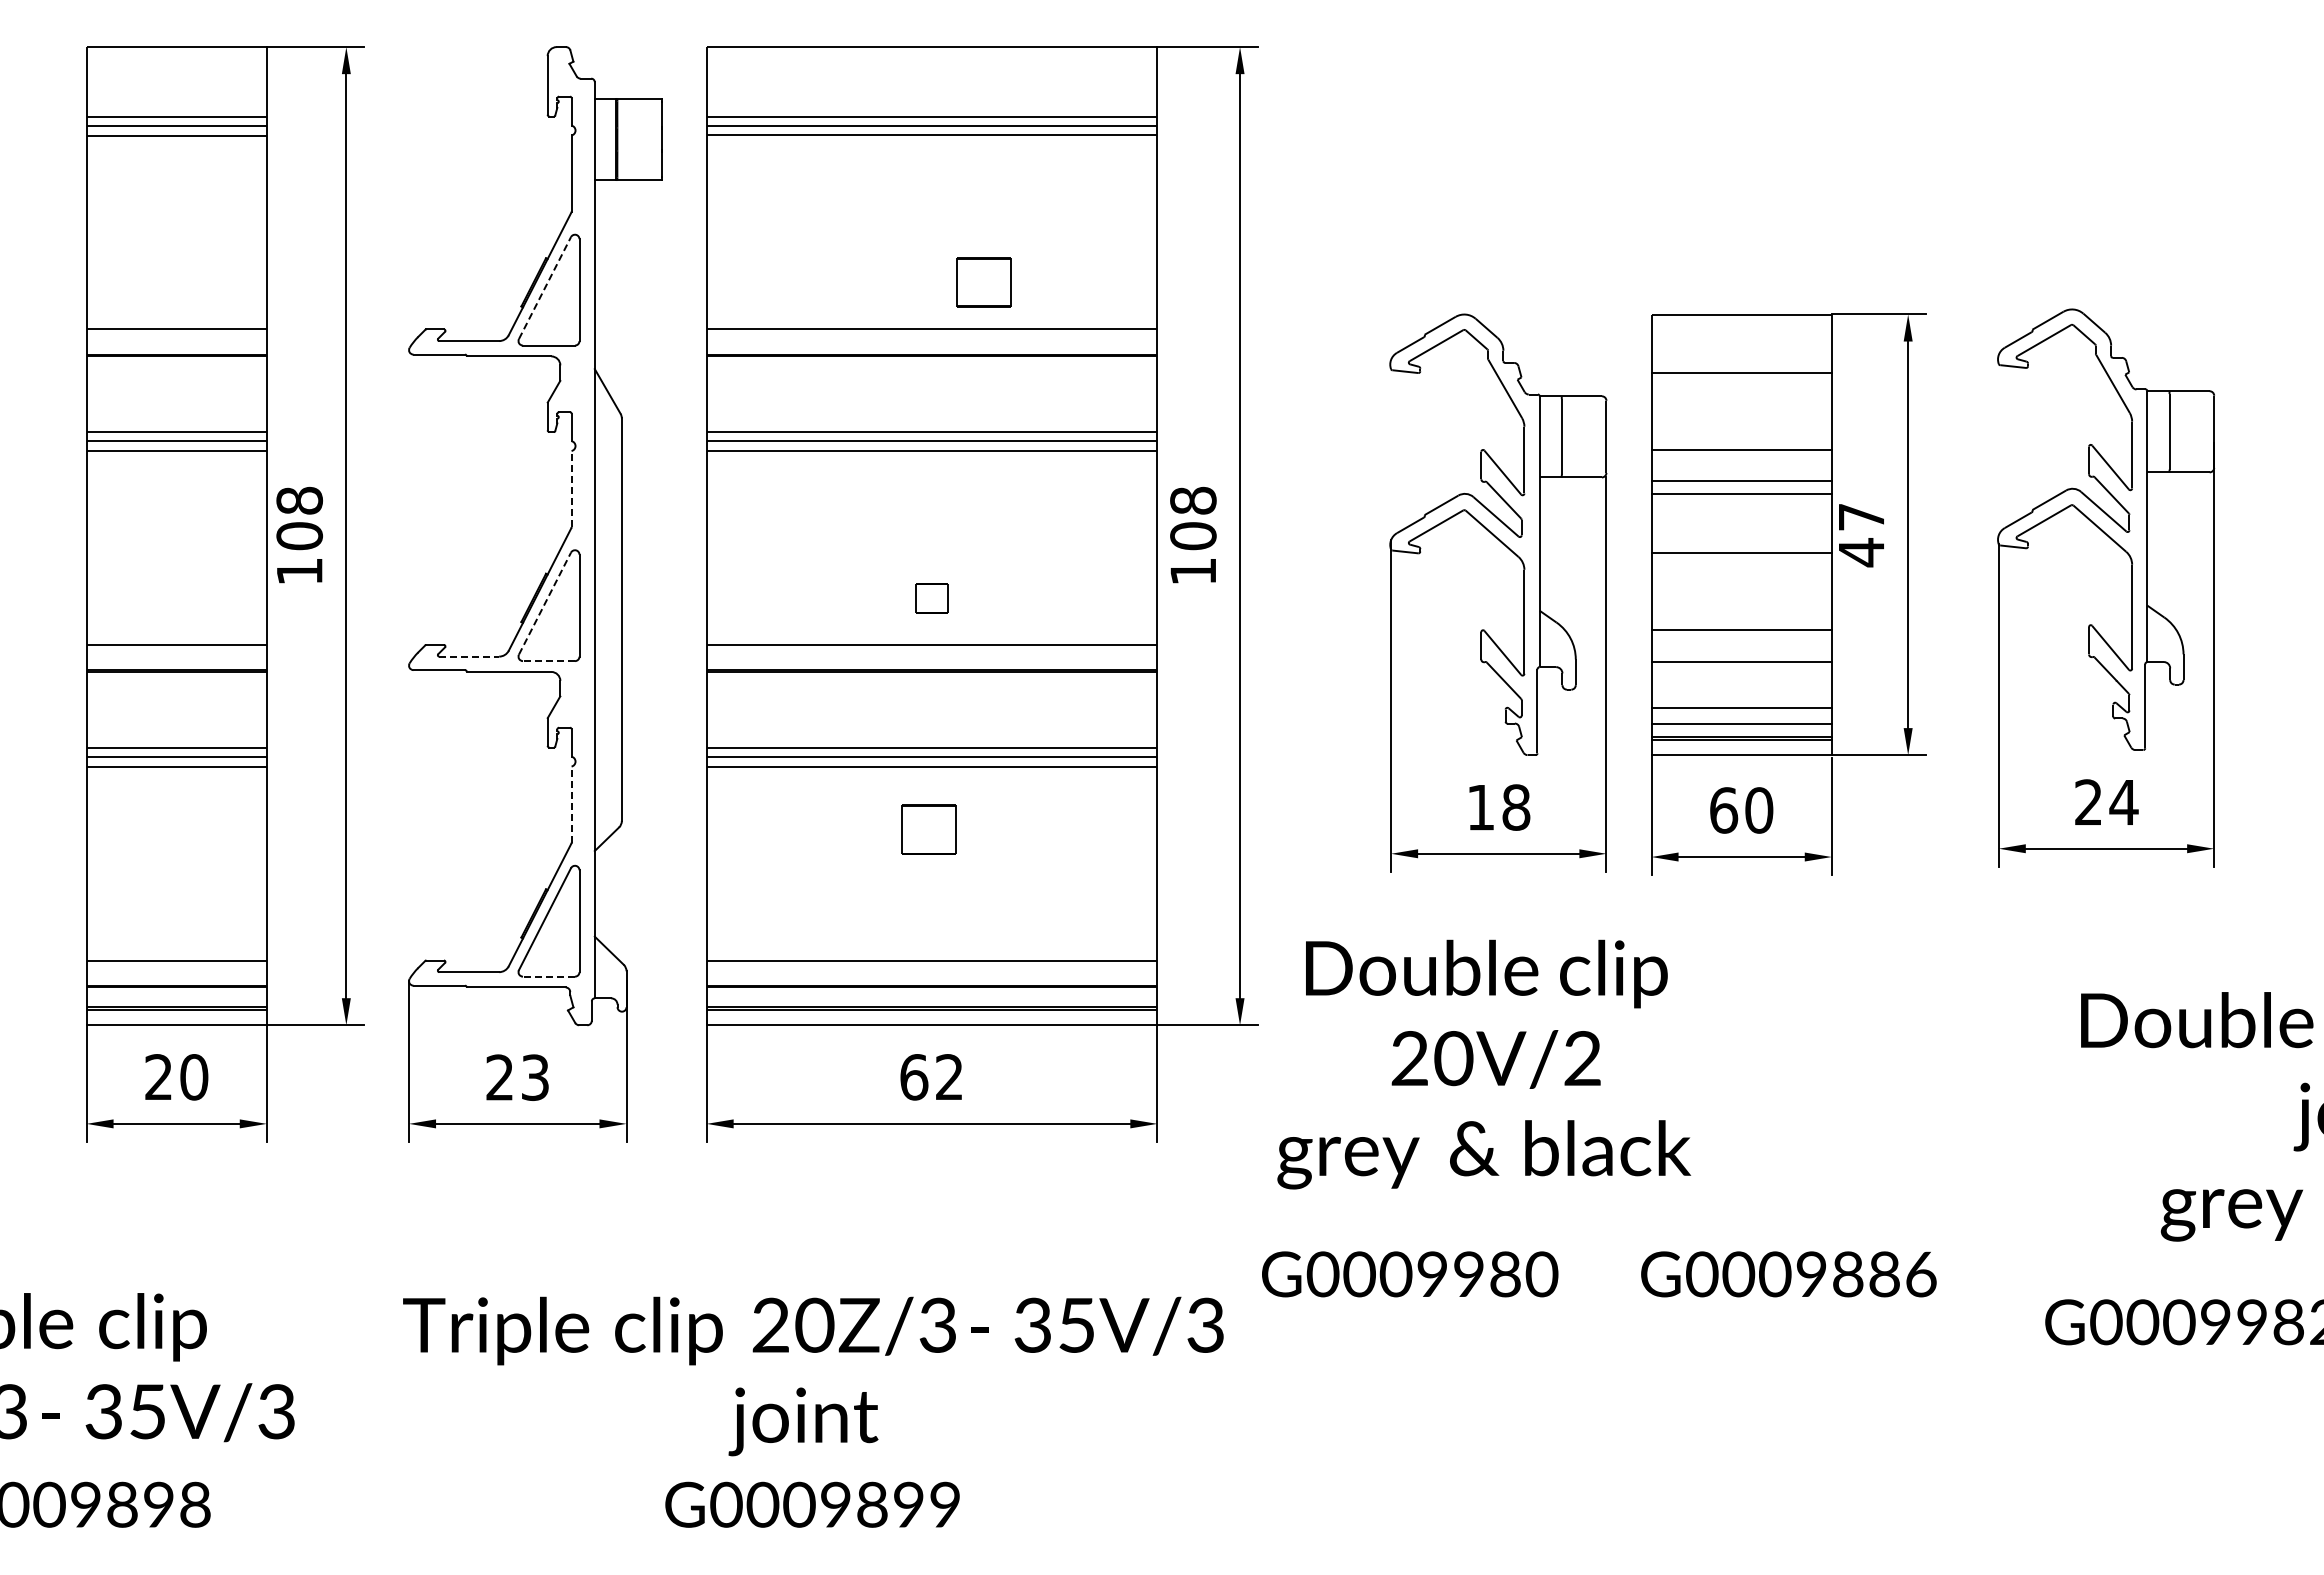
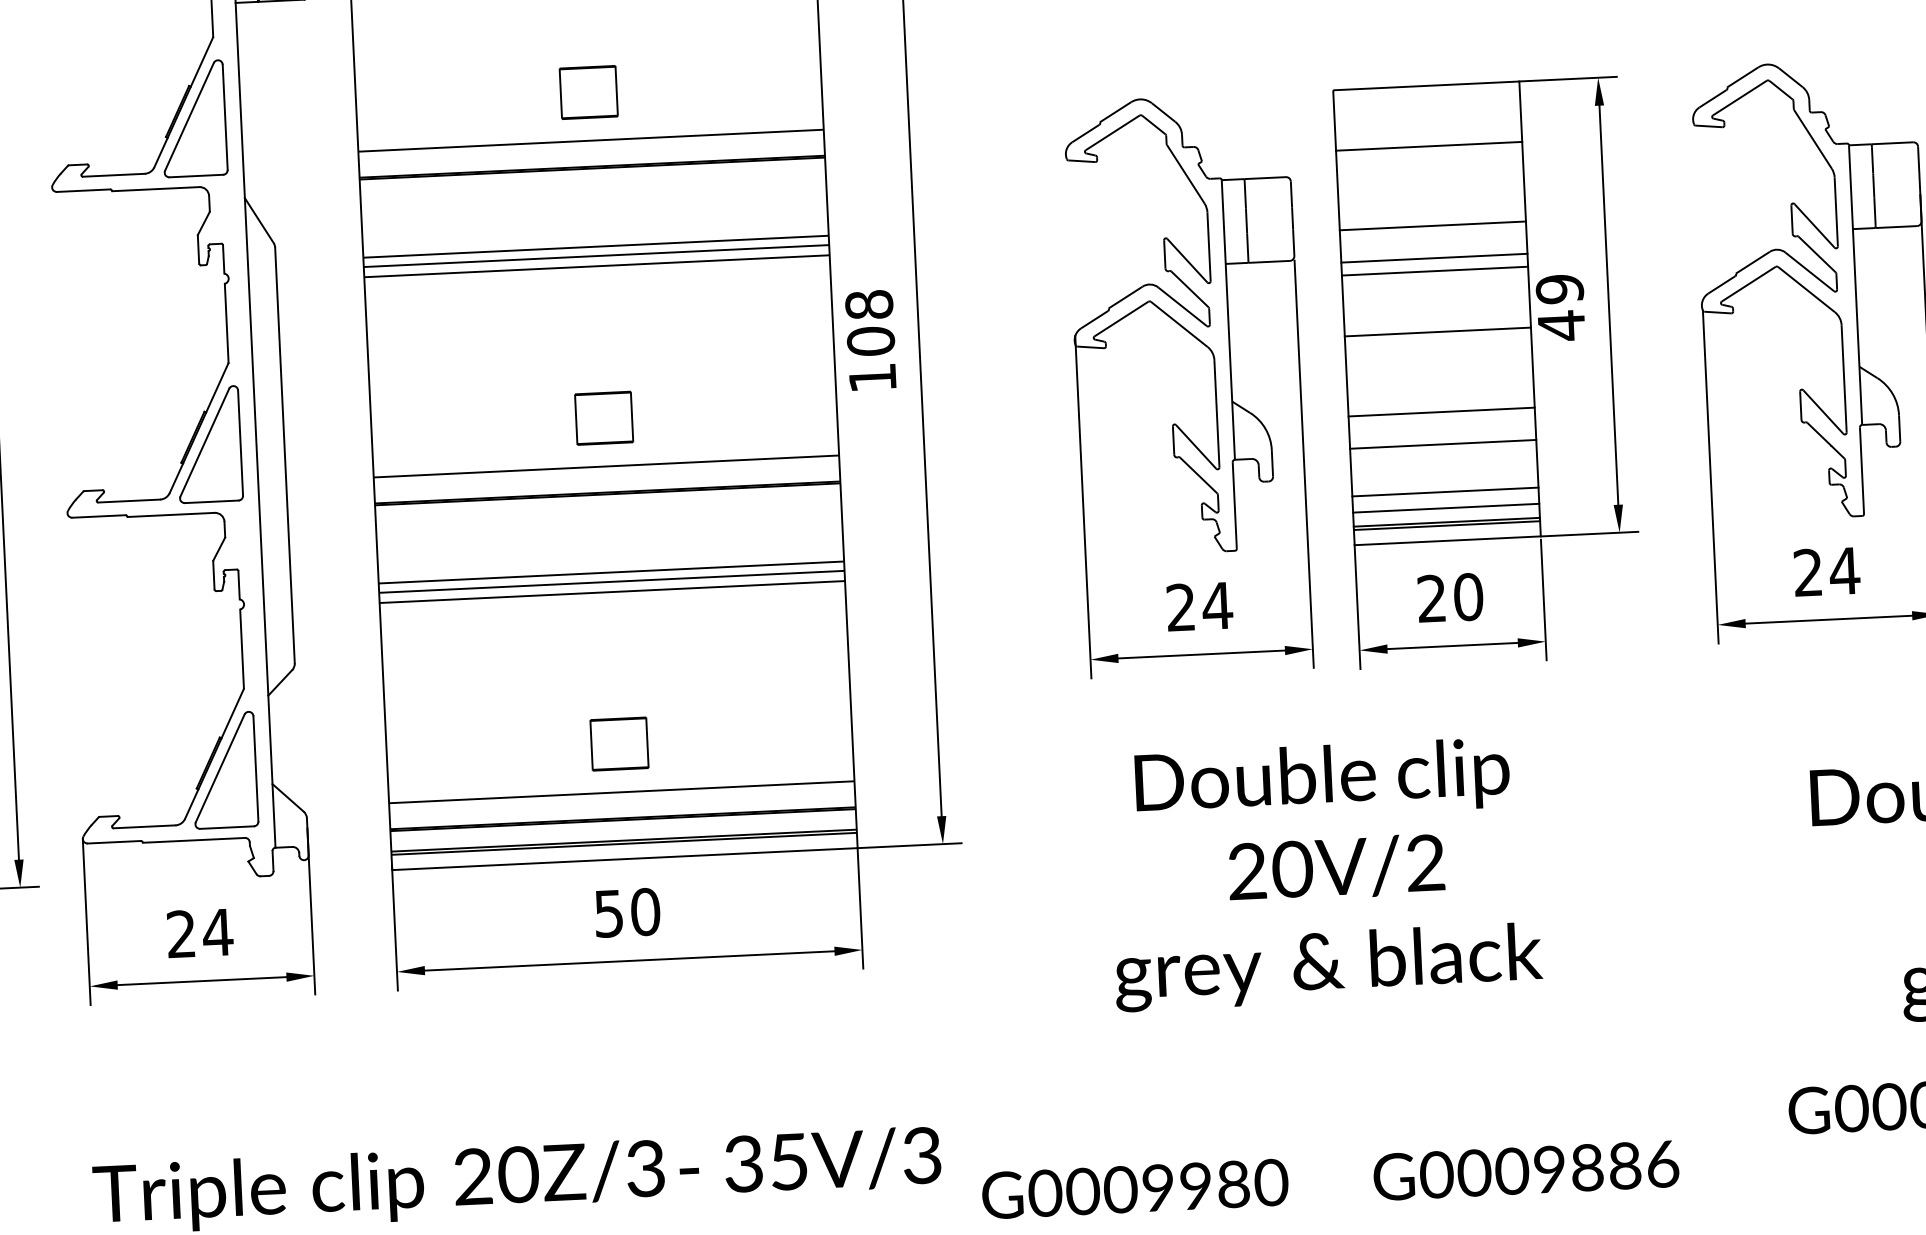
part: (983, 282) -> (588, 92), moved
line: (545, 287) -> (189, 116), dashed -> solid
line: (571, 488) -> (226, 322), dashed -> solid
text: (1861, 517) -> (1559, 289), 47 -> 49
part: (931, 598) -> (603, 418), size x1.67
line: (545, 603) -> (205, 442), dashed -> solid
line: (469, 656) -> (129, 500), dashed -> solid
line: (549, 661) -> (212, 502), dashed -> solid
line: (571, 804) -> (241, 648), dashed -> solid
text: (1498, 807) -> (1199, 606), 18 -> 24
text: (1724, 810) -> (1432, 598), 60 -> 20
part: (928, 829) -> (618, 743), moved
line: (549, 976) -> (227, 827), dashed -> solid
text: (1484, 1064) -> (1324, 873), moved
text: (535, 1077) -> (218, 932), 23 -> 24
text: (931, 1077) -> (626, 913), 62 -> 50
text: (1599, 1274) -> (1330, 1179), moved

